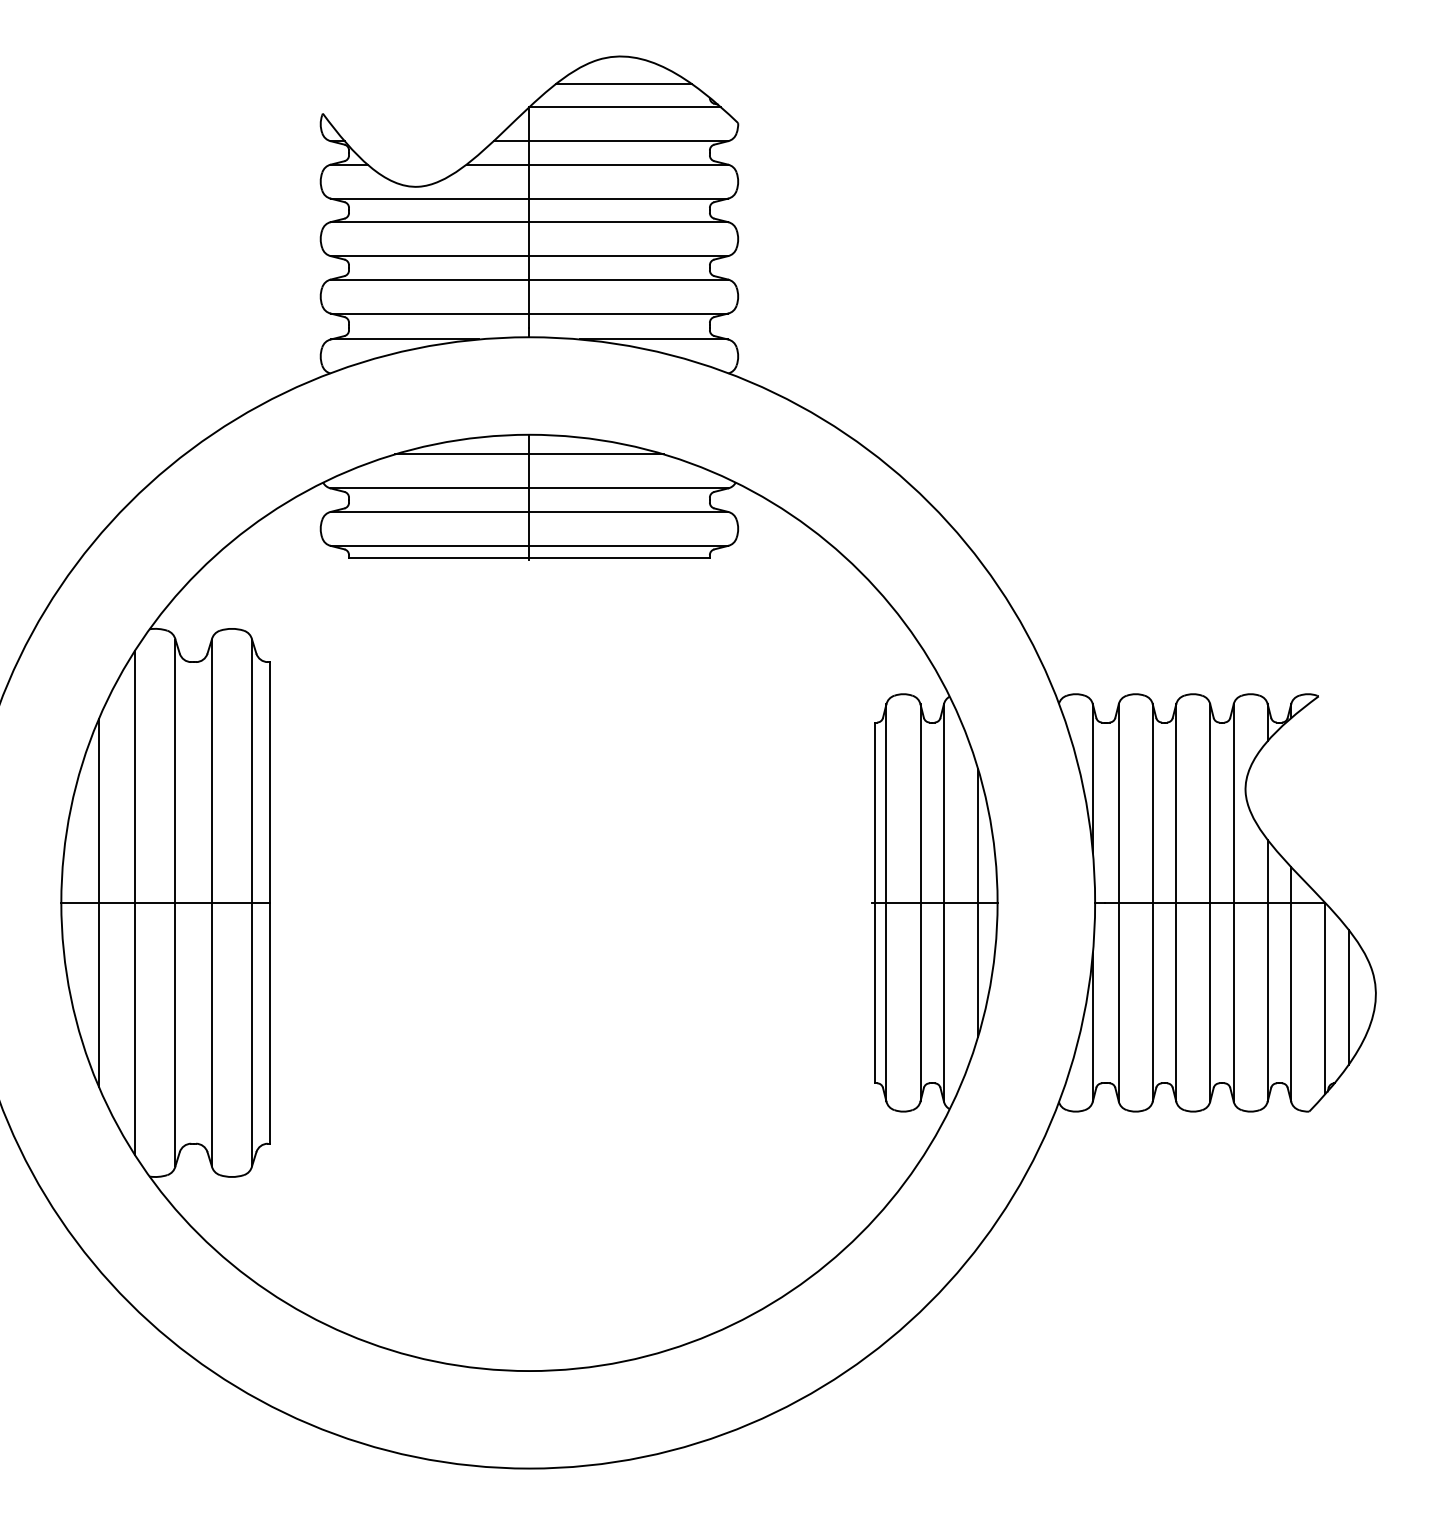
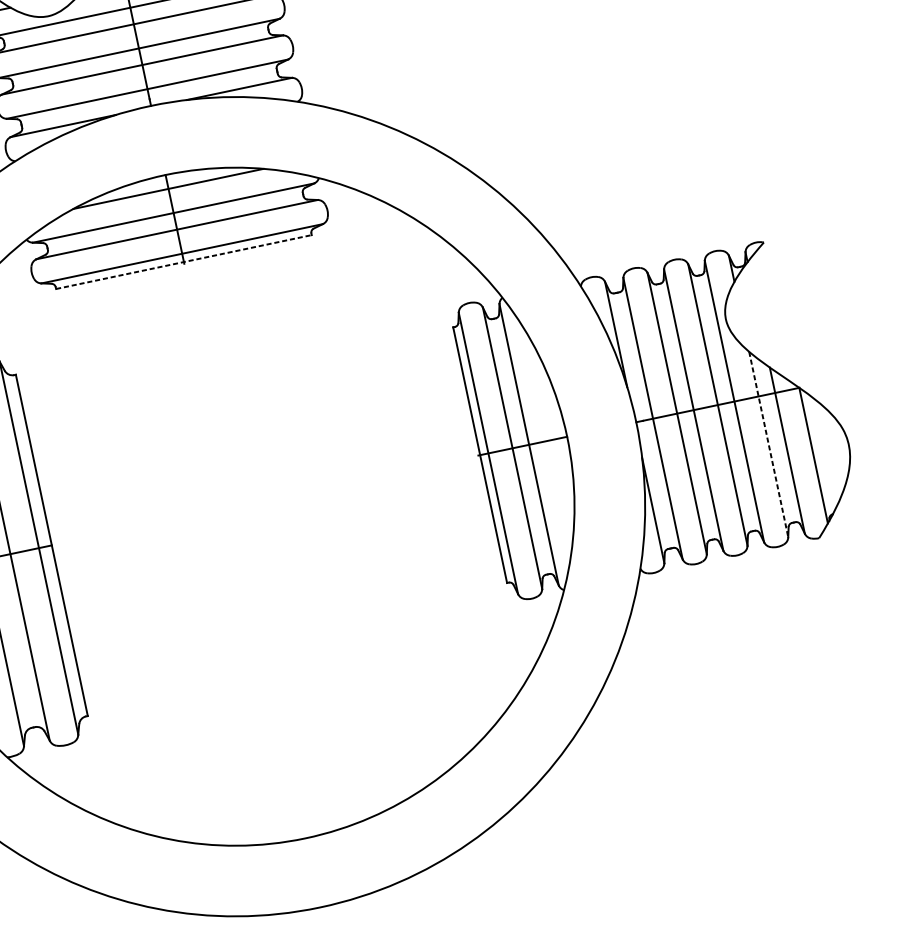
line: (529, 557) -> (183, 261), solid -> dashed
line: (977, 902) -> (552, 439), removed
line: (1267, 970) -> (768, 444), solid -> dashed
line: (1348, 997) -> (829, 451), removed

